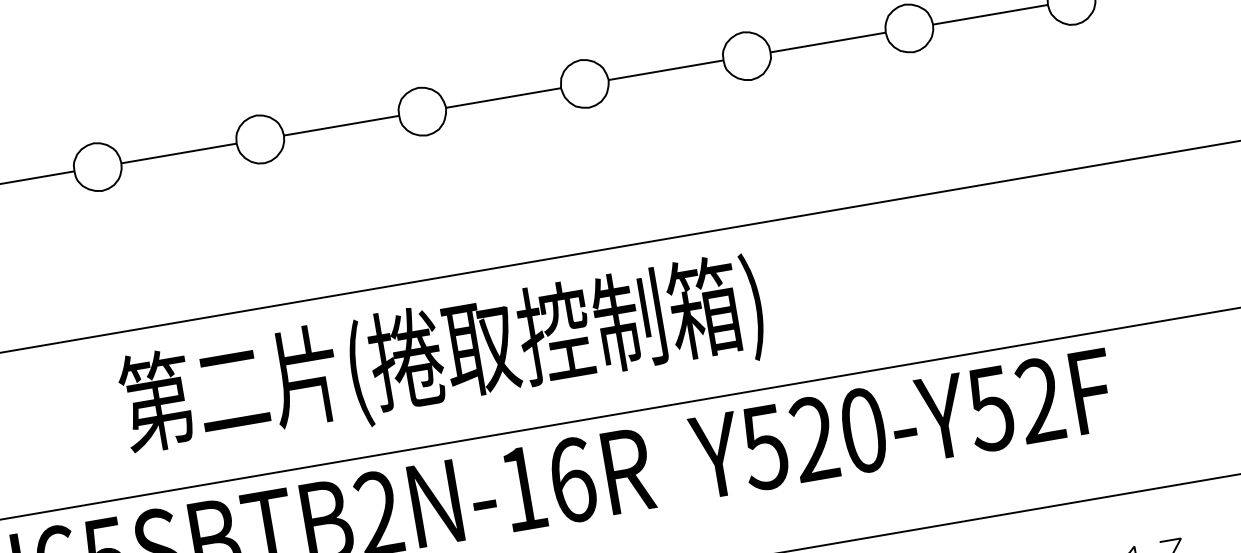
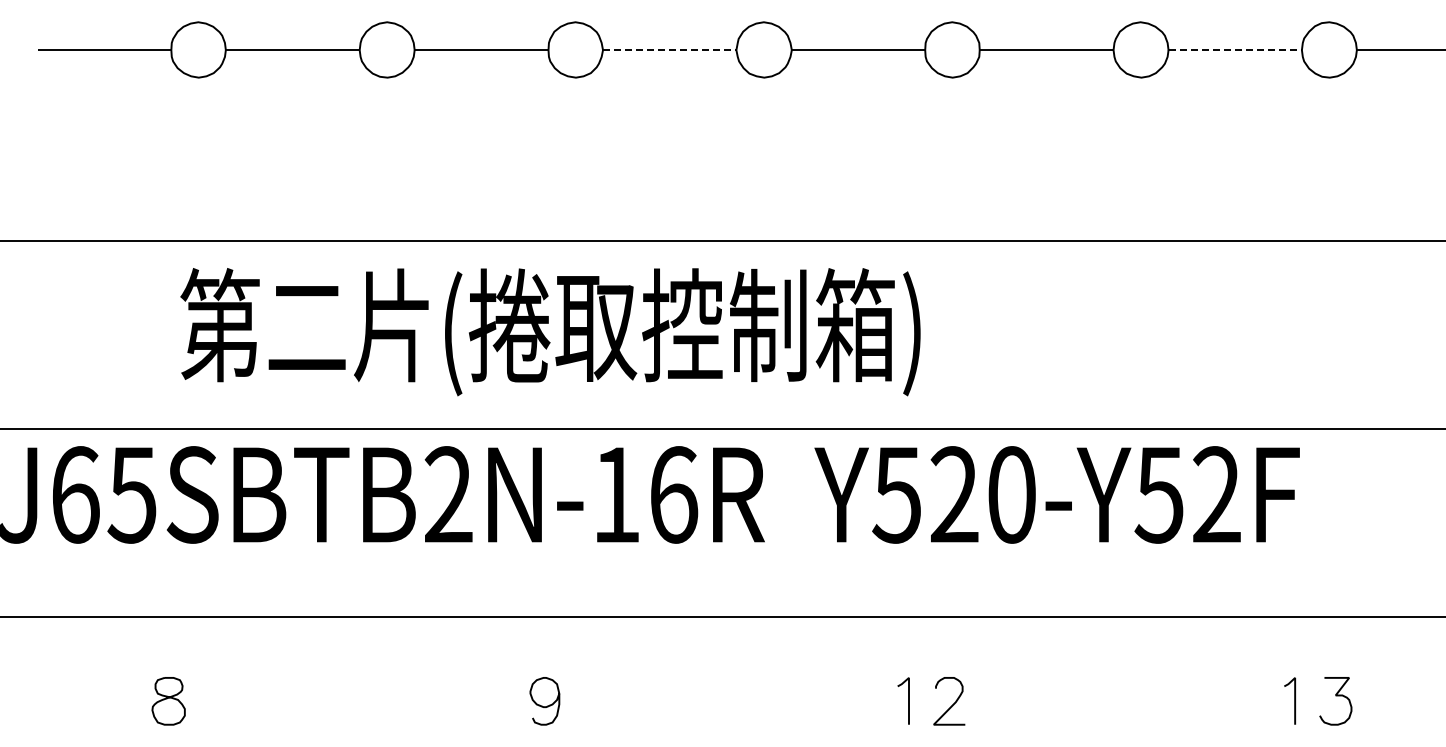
line: (990, 15) -> (1235, 50), solid -> dashed
line: (503, 98) -> (669, 50), solid -> dashed

